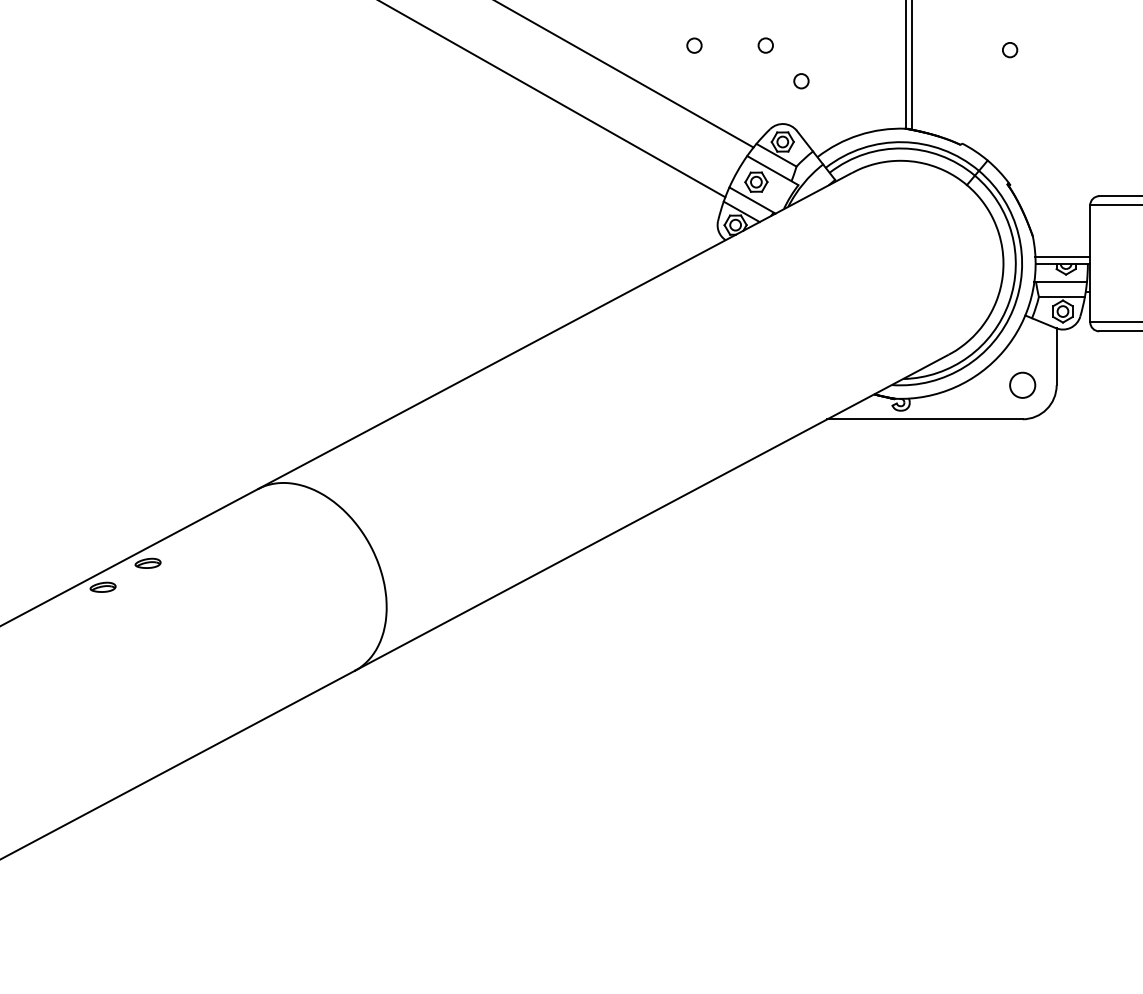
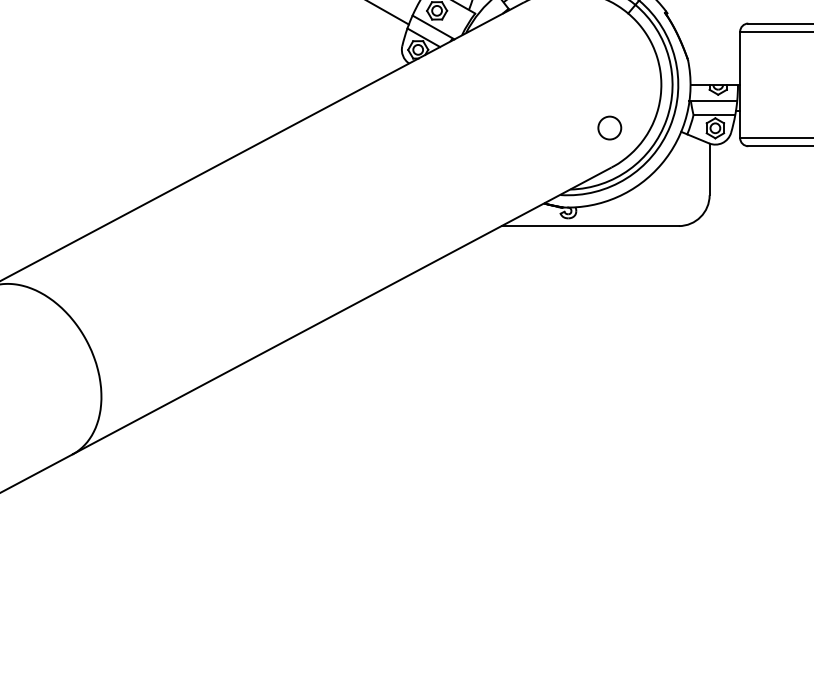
line: (1062, 257) -> (714, 79), removed
circle: (1022, 384) -> (609, 127), moved

